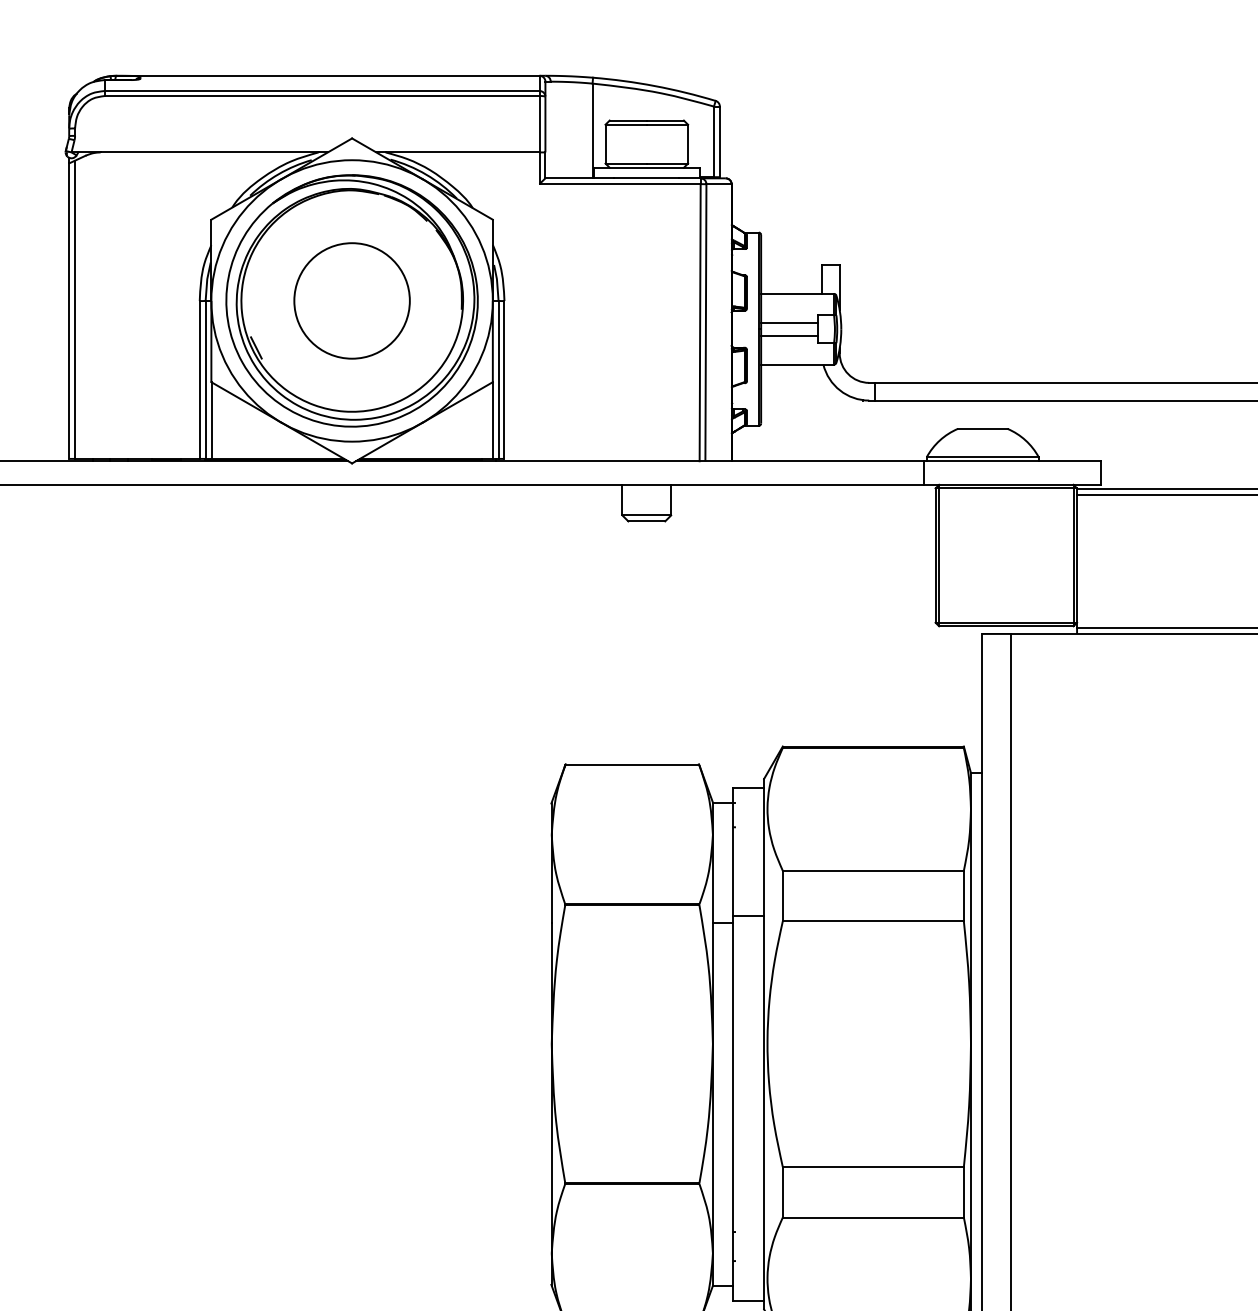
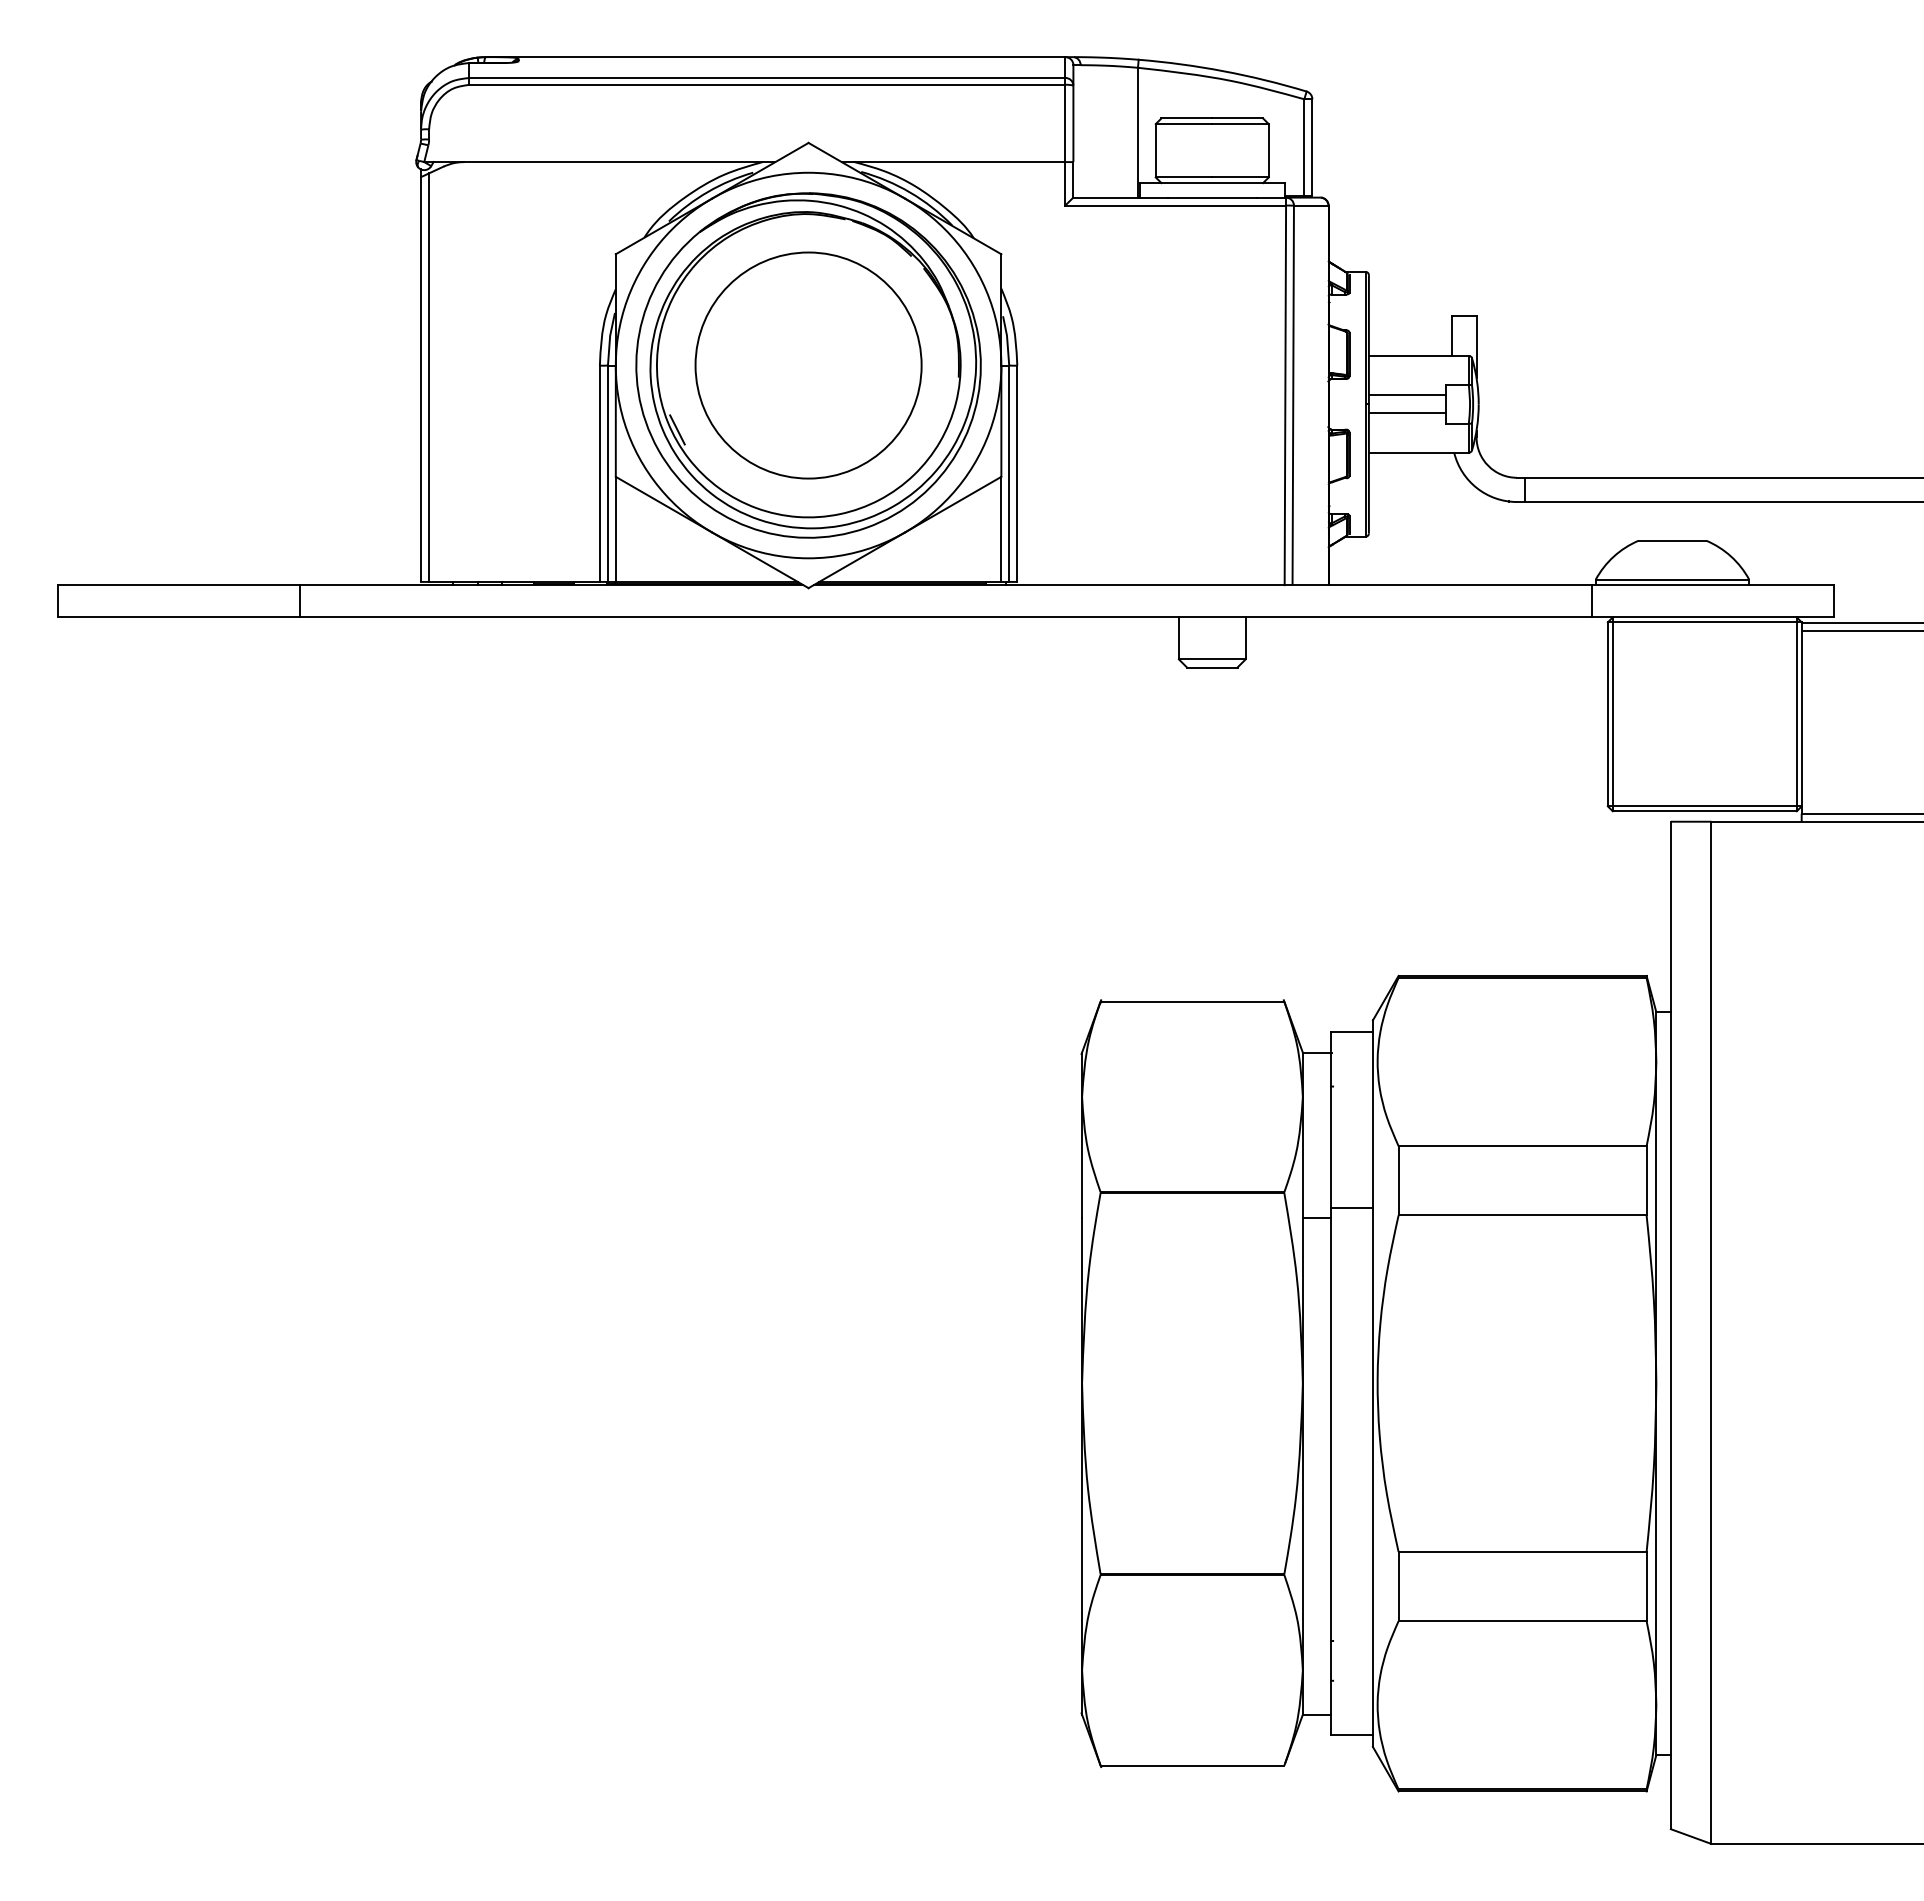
circle: (352, 300) -> (808, 365), size x1.43

